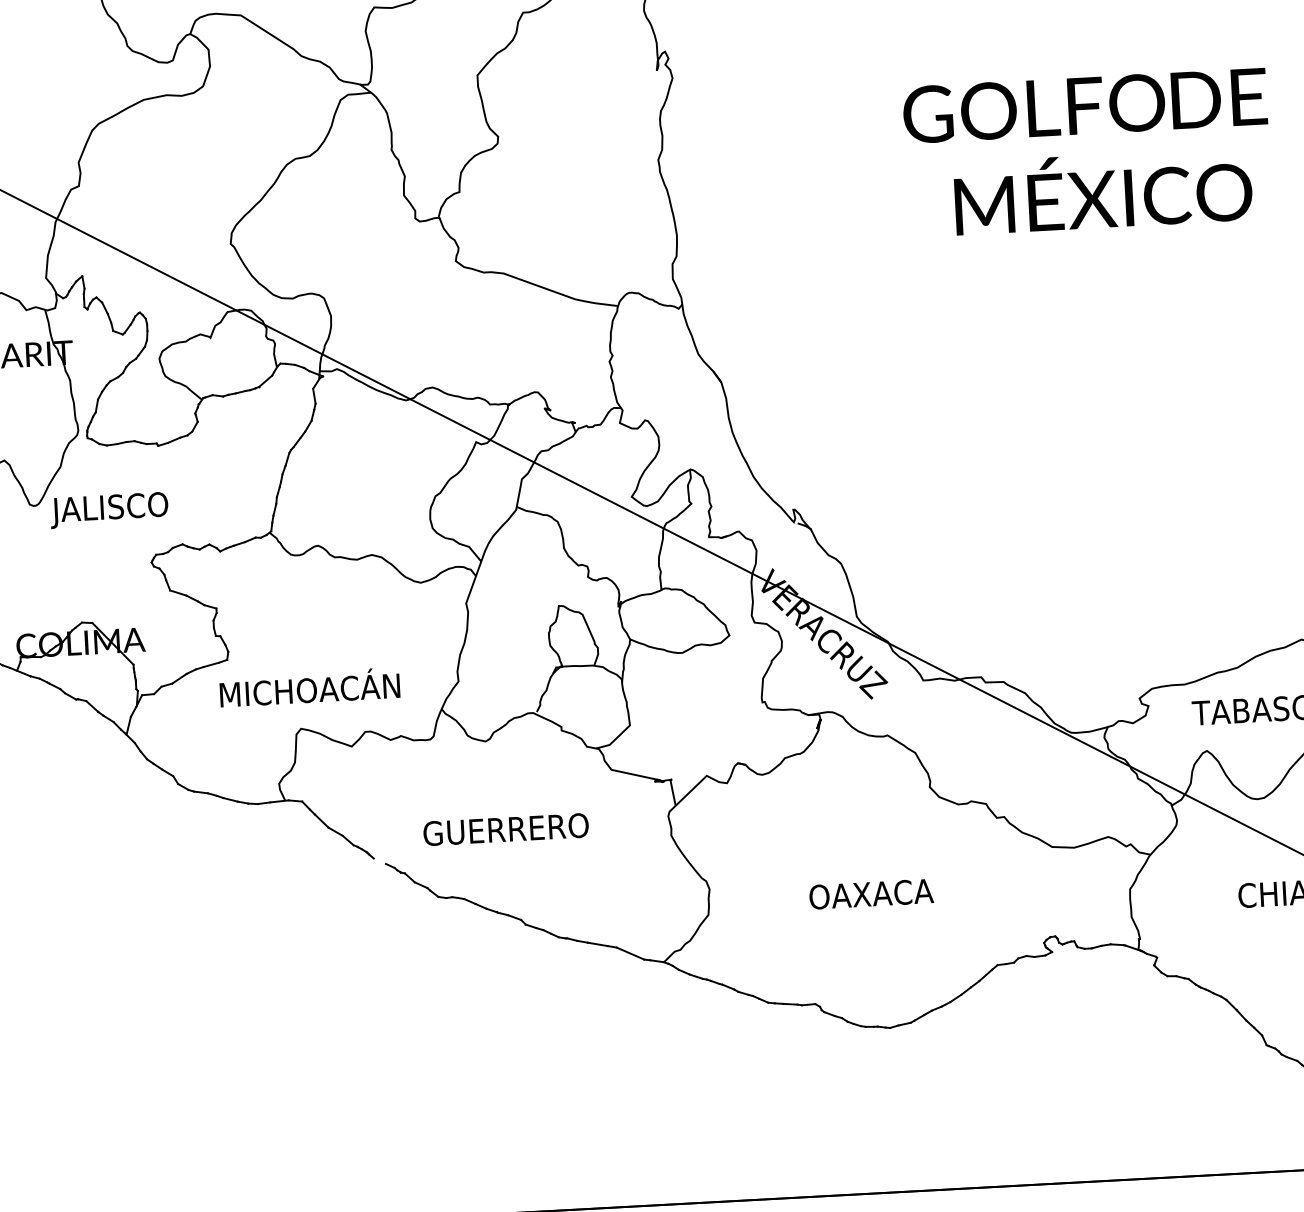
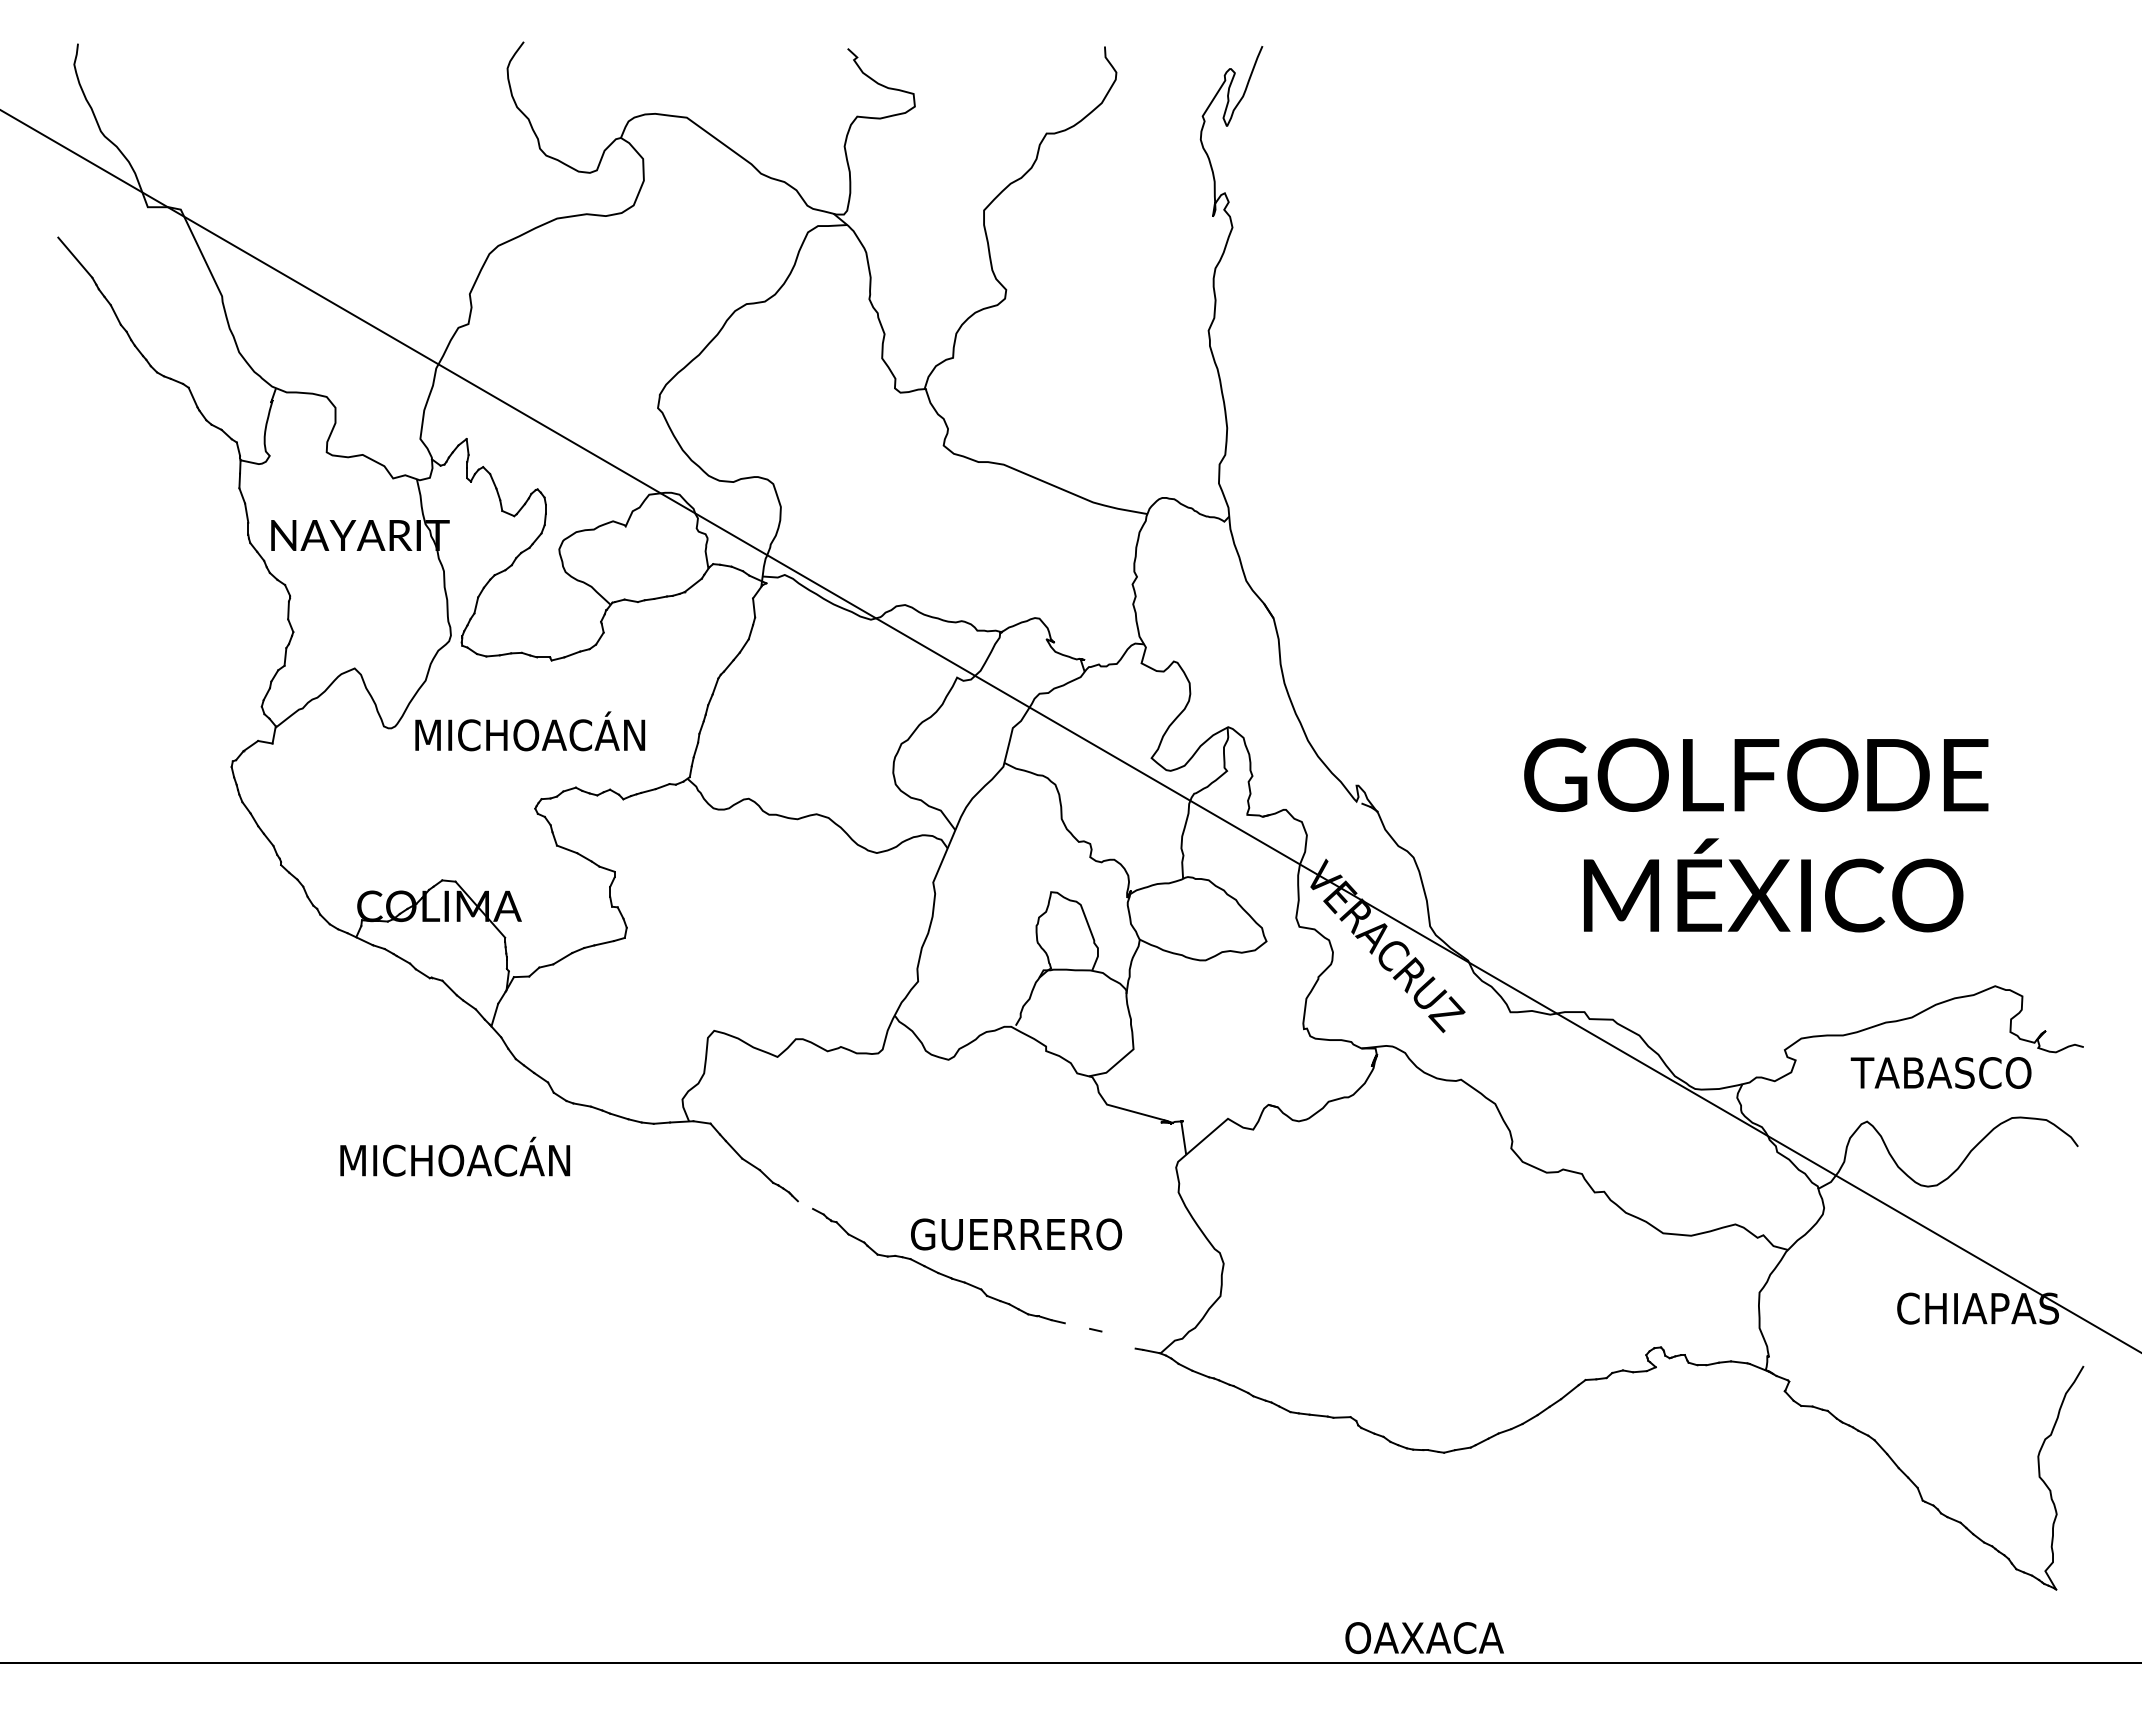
text: (1087, 153) -> (1756, 835), moved
text: (142, 505) -> (527, 735), JALISCO -> MICHOACÁN
text: (310, 687) -> (455, 1156), moved
text: (506, 829) -> (1016, 1234), moved
text: (871, 894) -> (1424, 1638), moved
line: (597, 943) -> (1077, 1325), removed
line: (630, 953) -> (1118, 1339), removed

